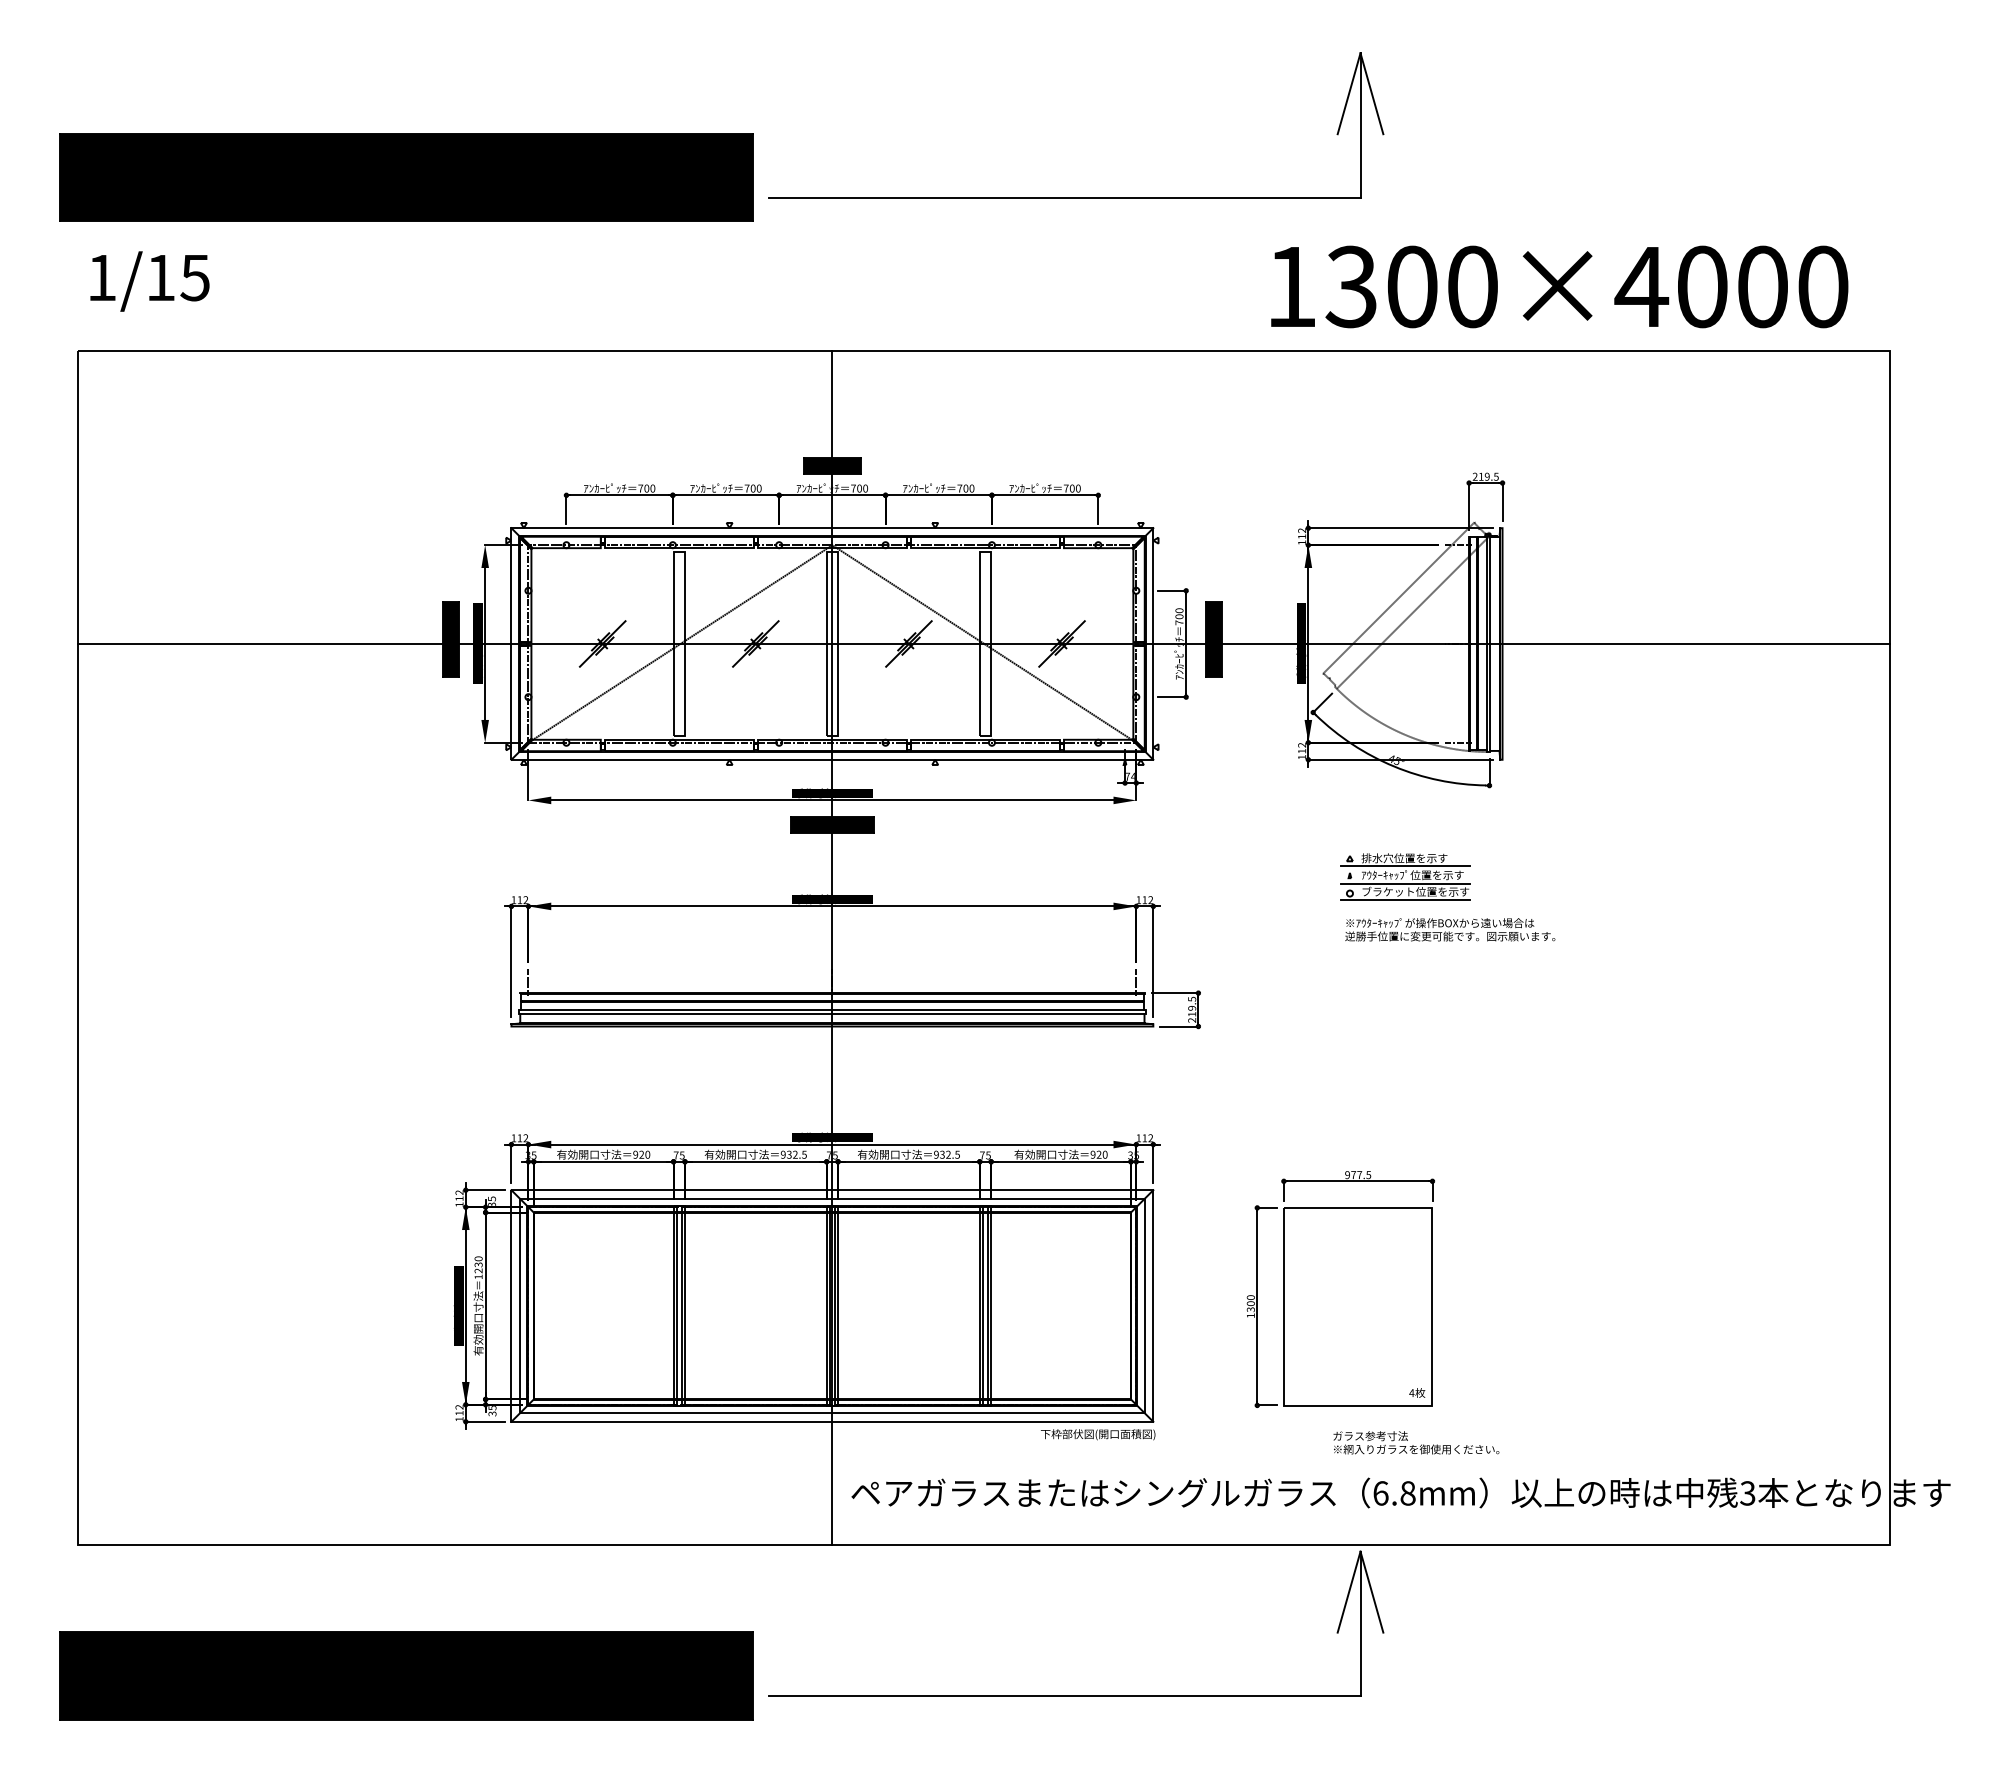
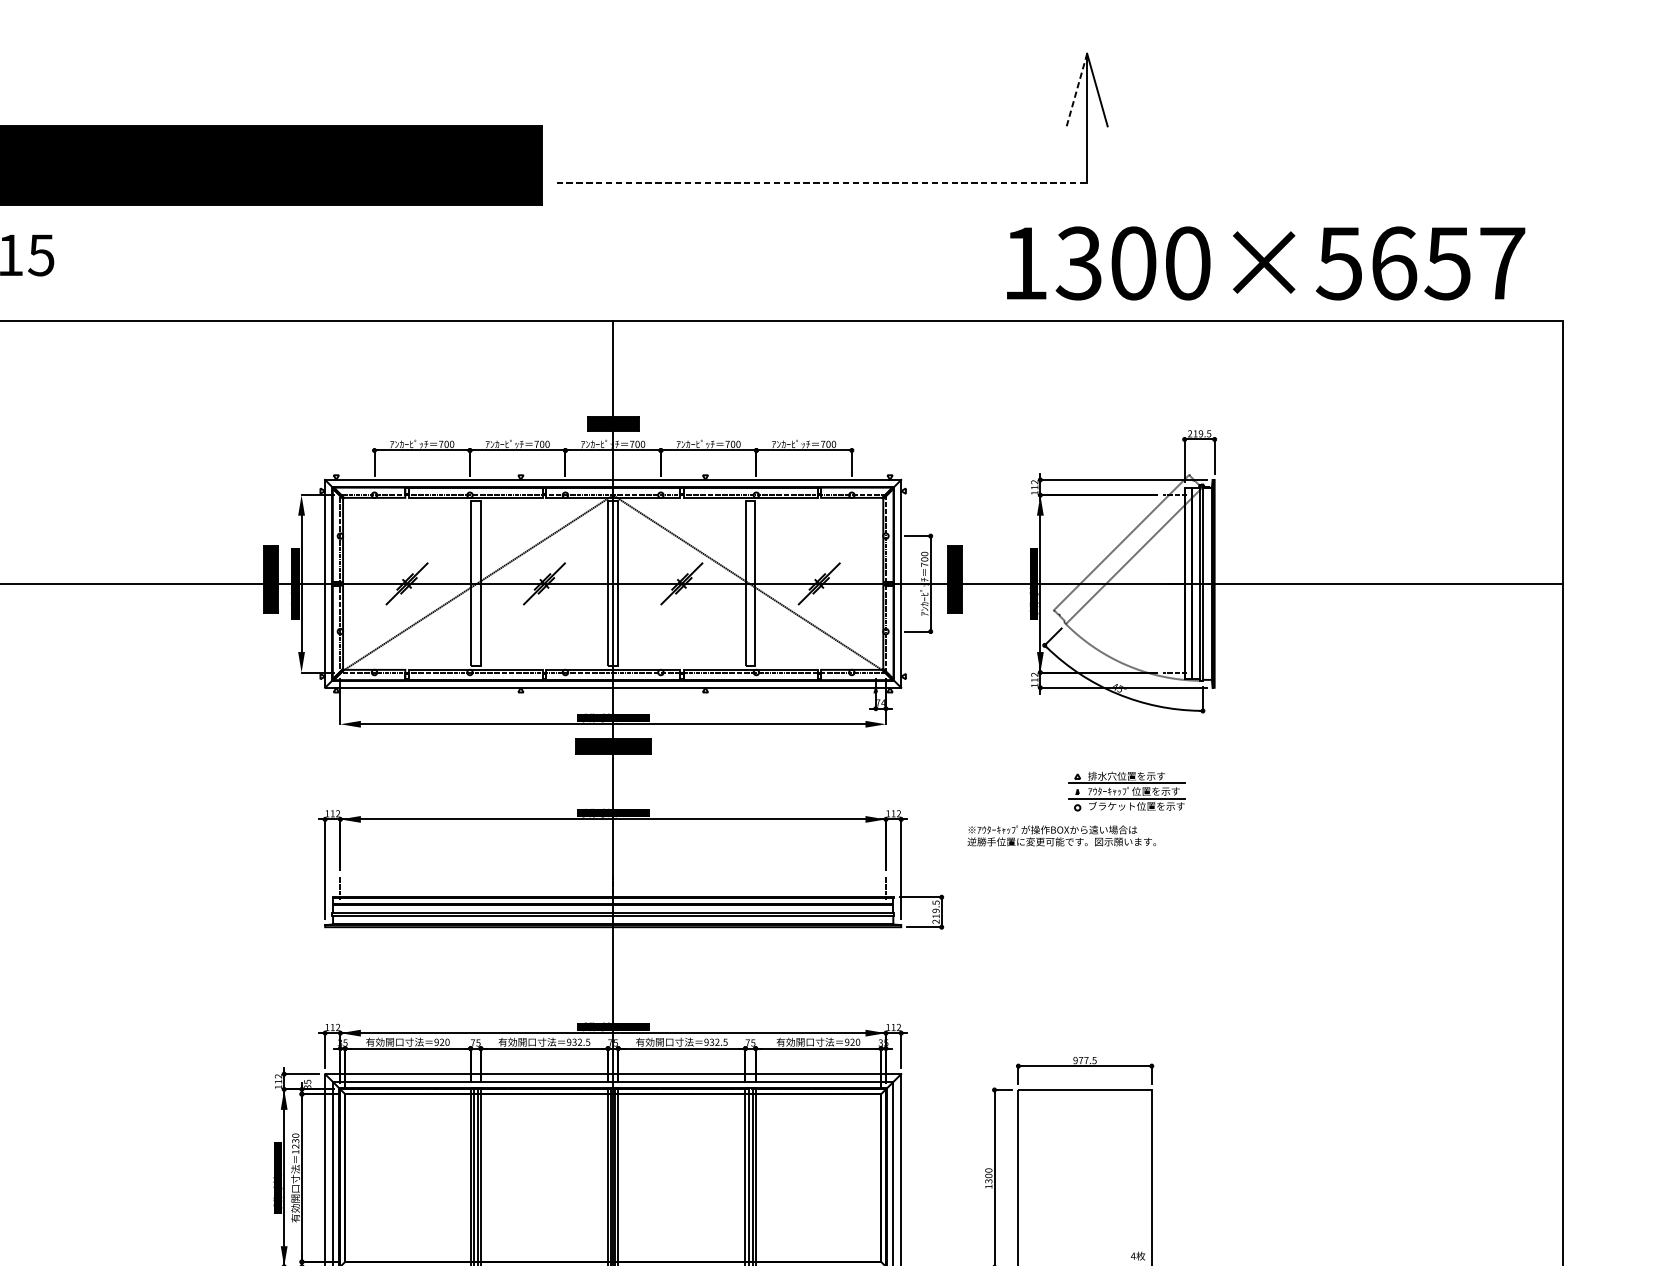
line: (1348, 94) -> (1076, 90), solid -> dashed
line: (1064, 197) -> (821, 183), solid -> dashed
text: (1731, 286) -> (1420, 263), 1300×4000 -> 1300×5657
line: (1404, 900) -> (1126, 814), removed
text: (1450, 929) -> (1062, 835), moved

